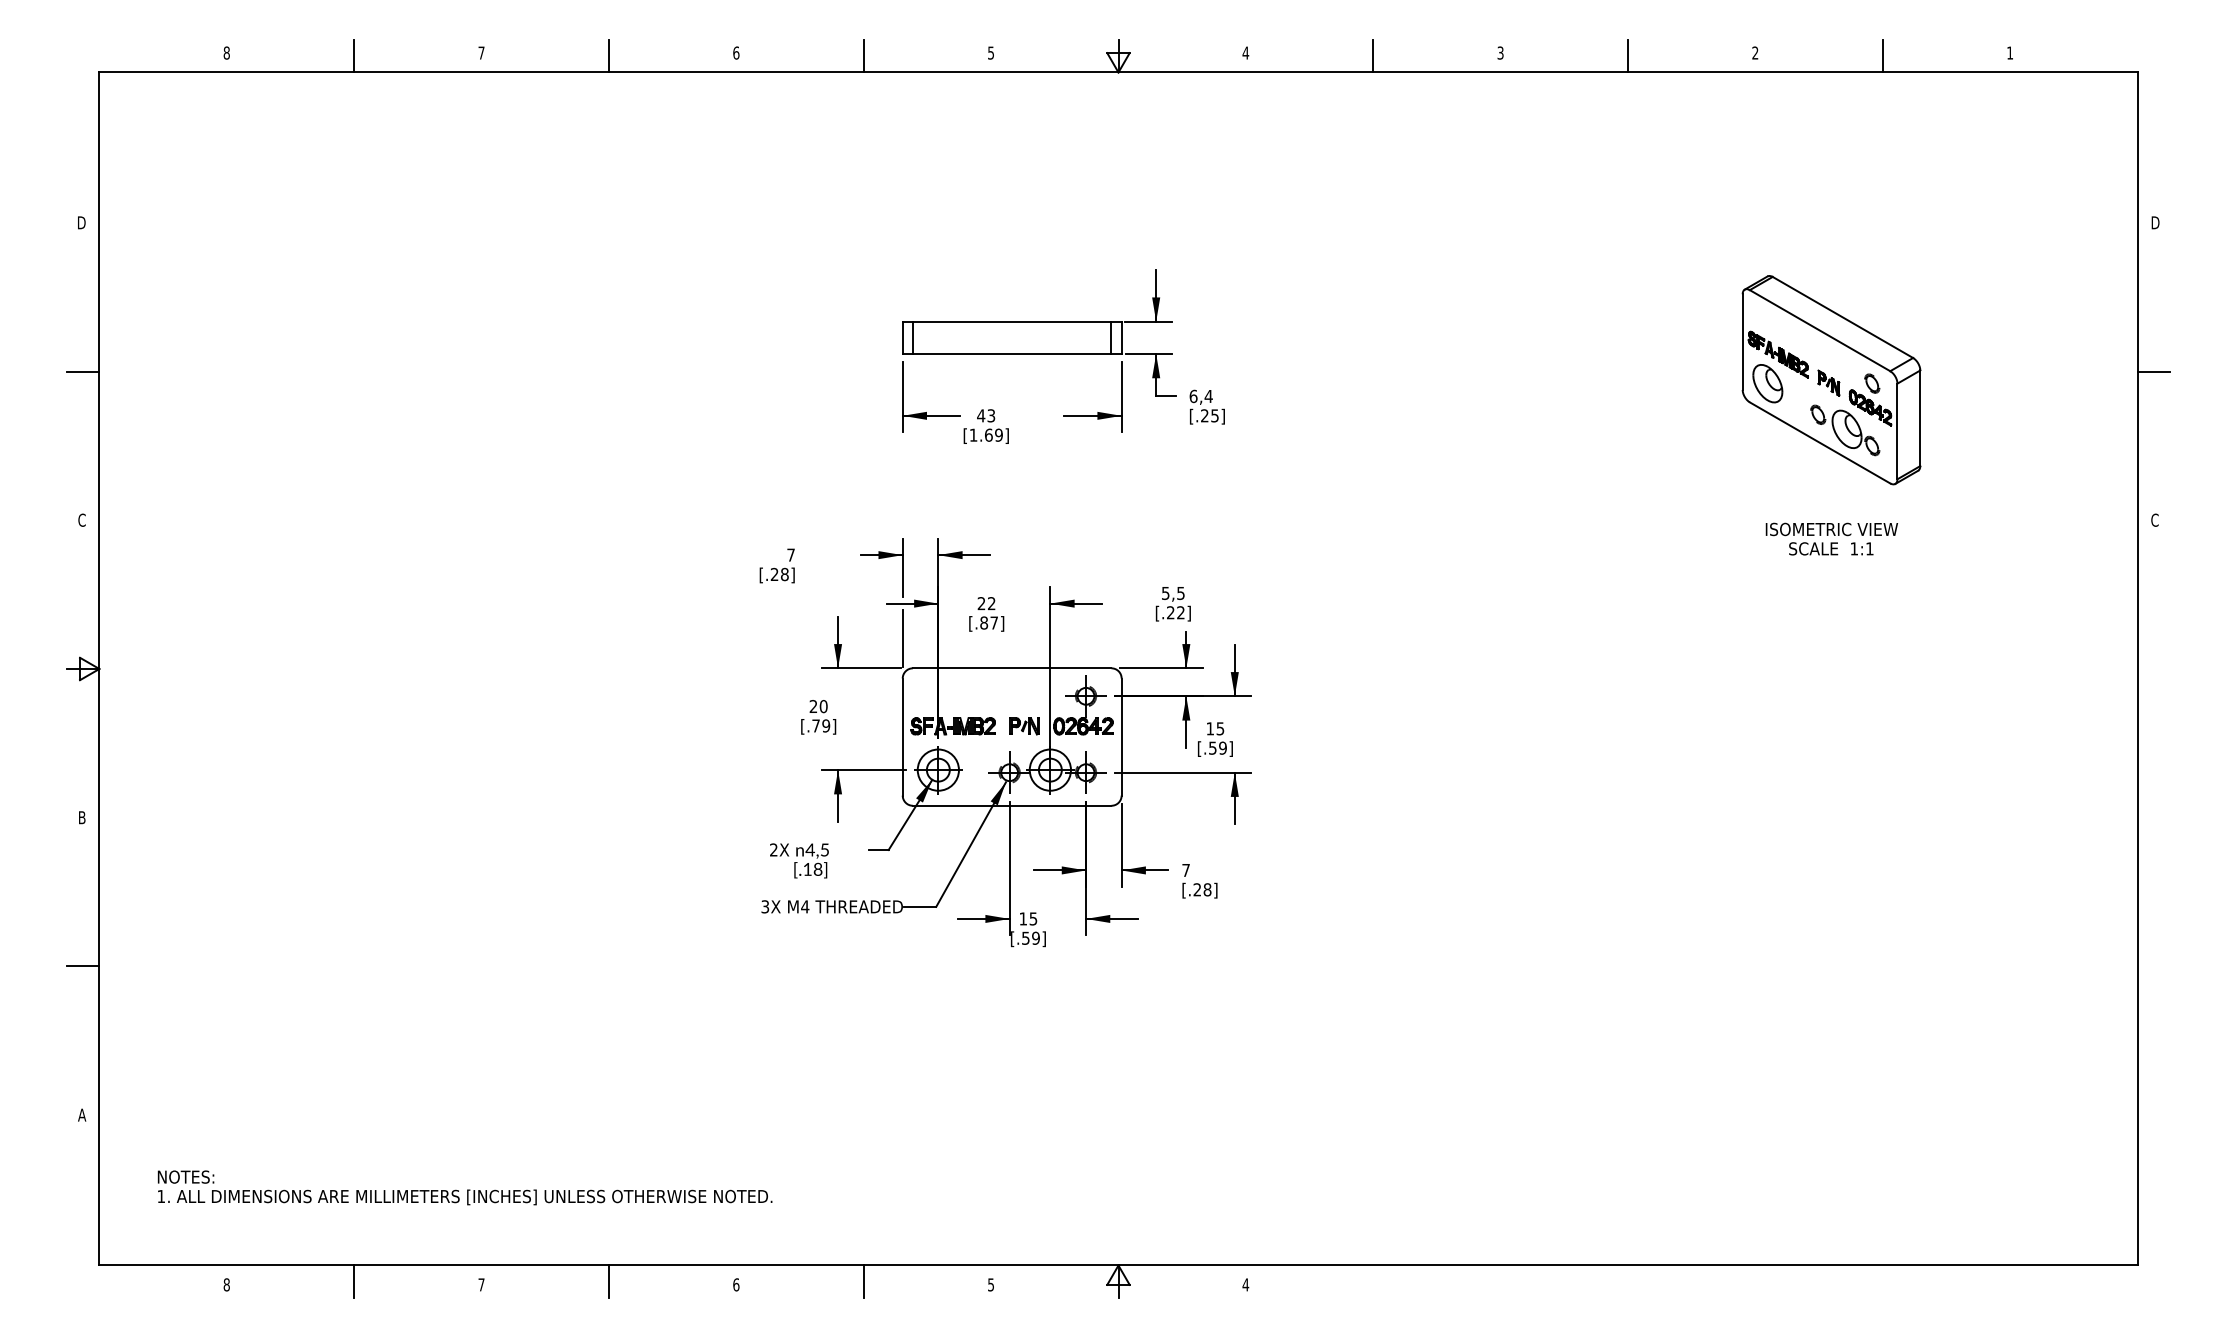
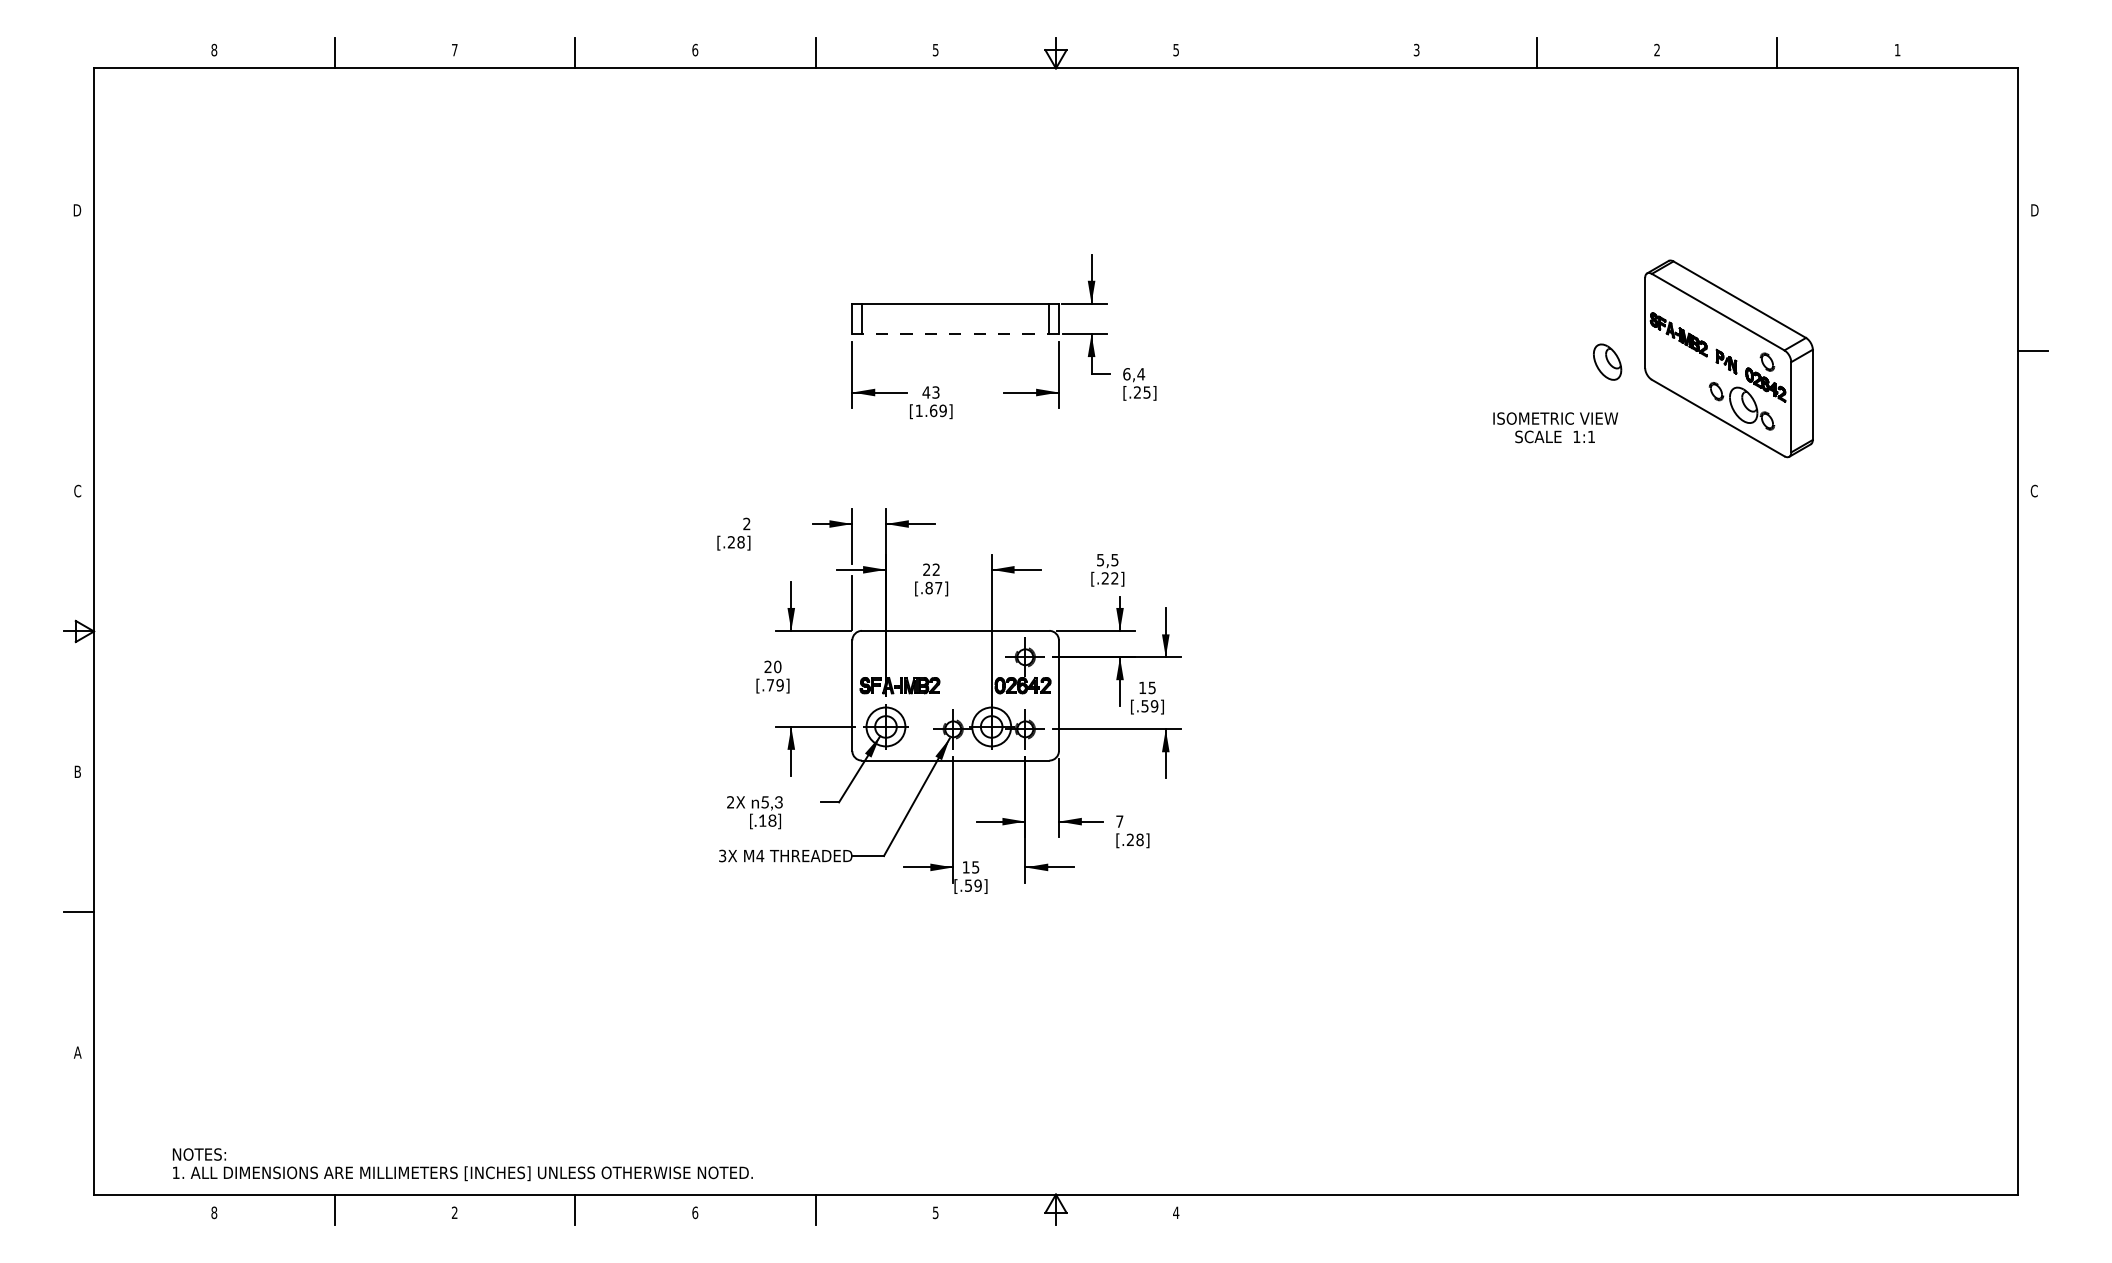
text: (1245, 52) -> (1175, 49), 4 -> 5
line: (1373, 56) -> (1296, 53), removed
line: (1011, 354) -> (955, 334), solid -> dashed
line: (83, 371) -> (79, 350), removed
part: (1767, 383) -> (1607, 362), moved
text: (1831, 538) -> (1555, 427), moved
text: (790, 554) -> (746, 523), 7 -> 2
part: (1024, 726) -> (967, 685), removed
text: (816, 849) -> (770, 801), 4,5 -> 5,3
text: (464, 1187) -> (462, 1164), moved
text: (481, 1284) -> (454, 1212), 7 -> 2

